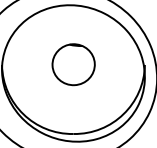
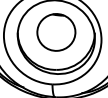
part: (73, 64) -> (56, 32), size x1.67

